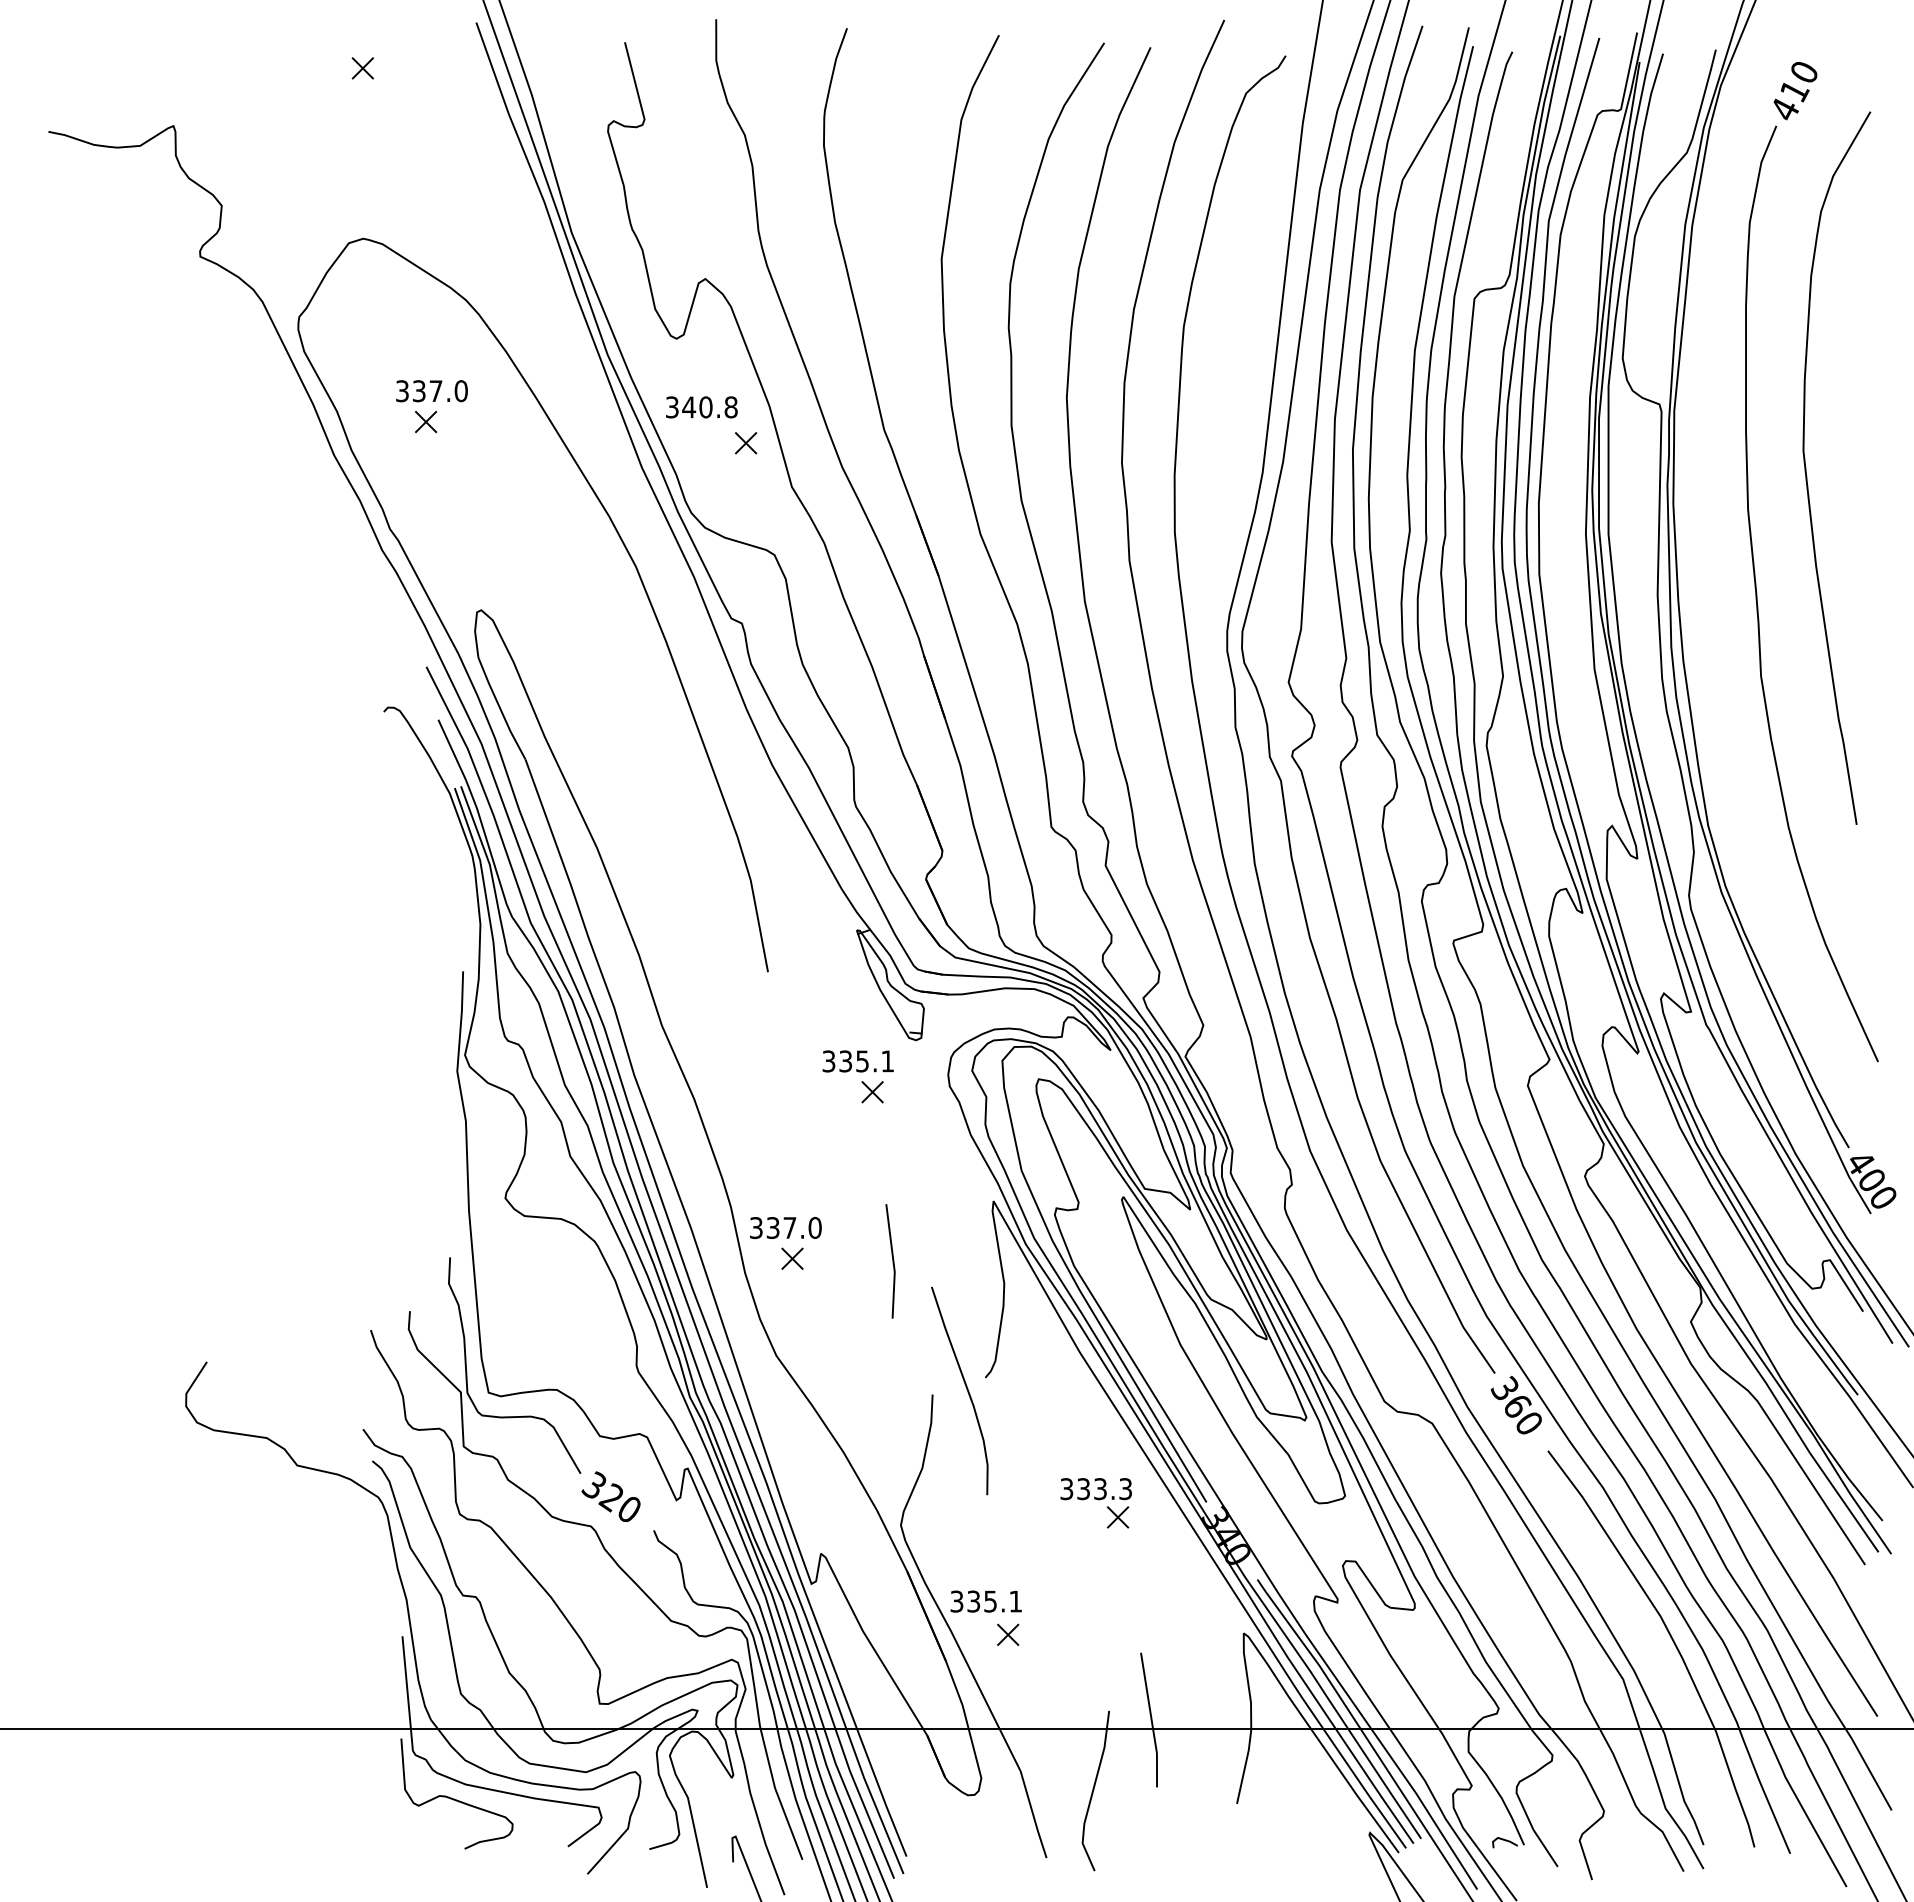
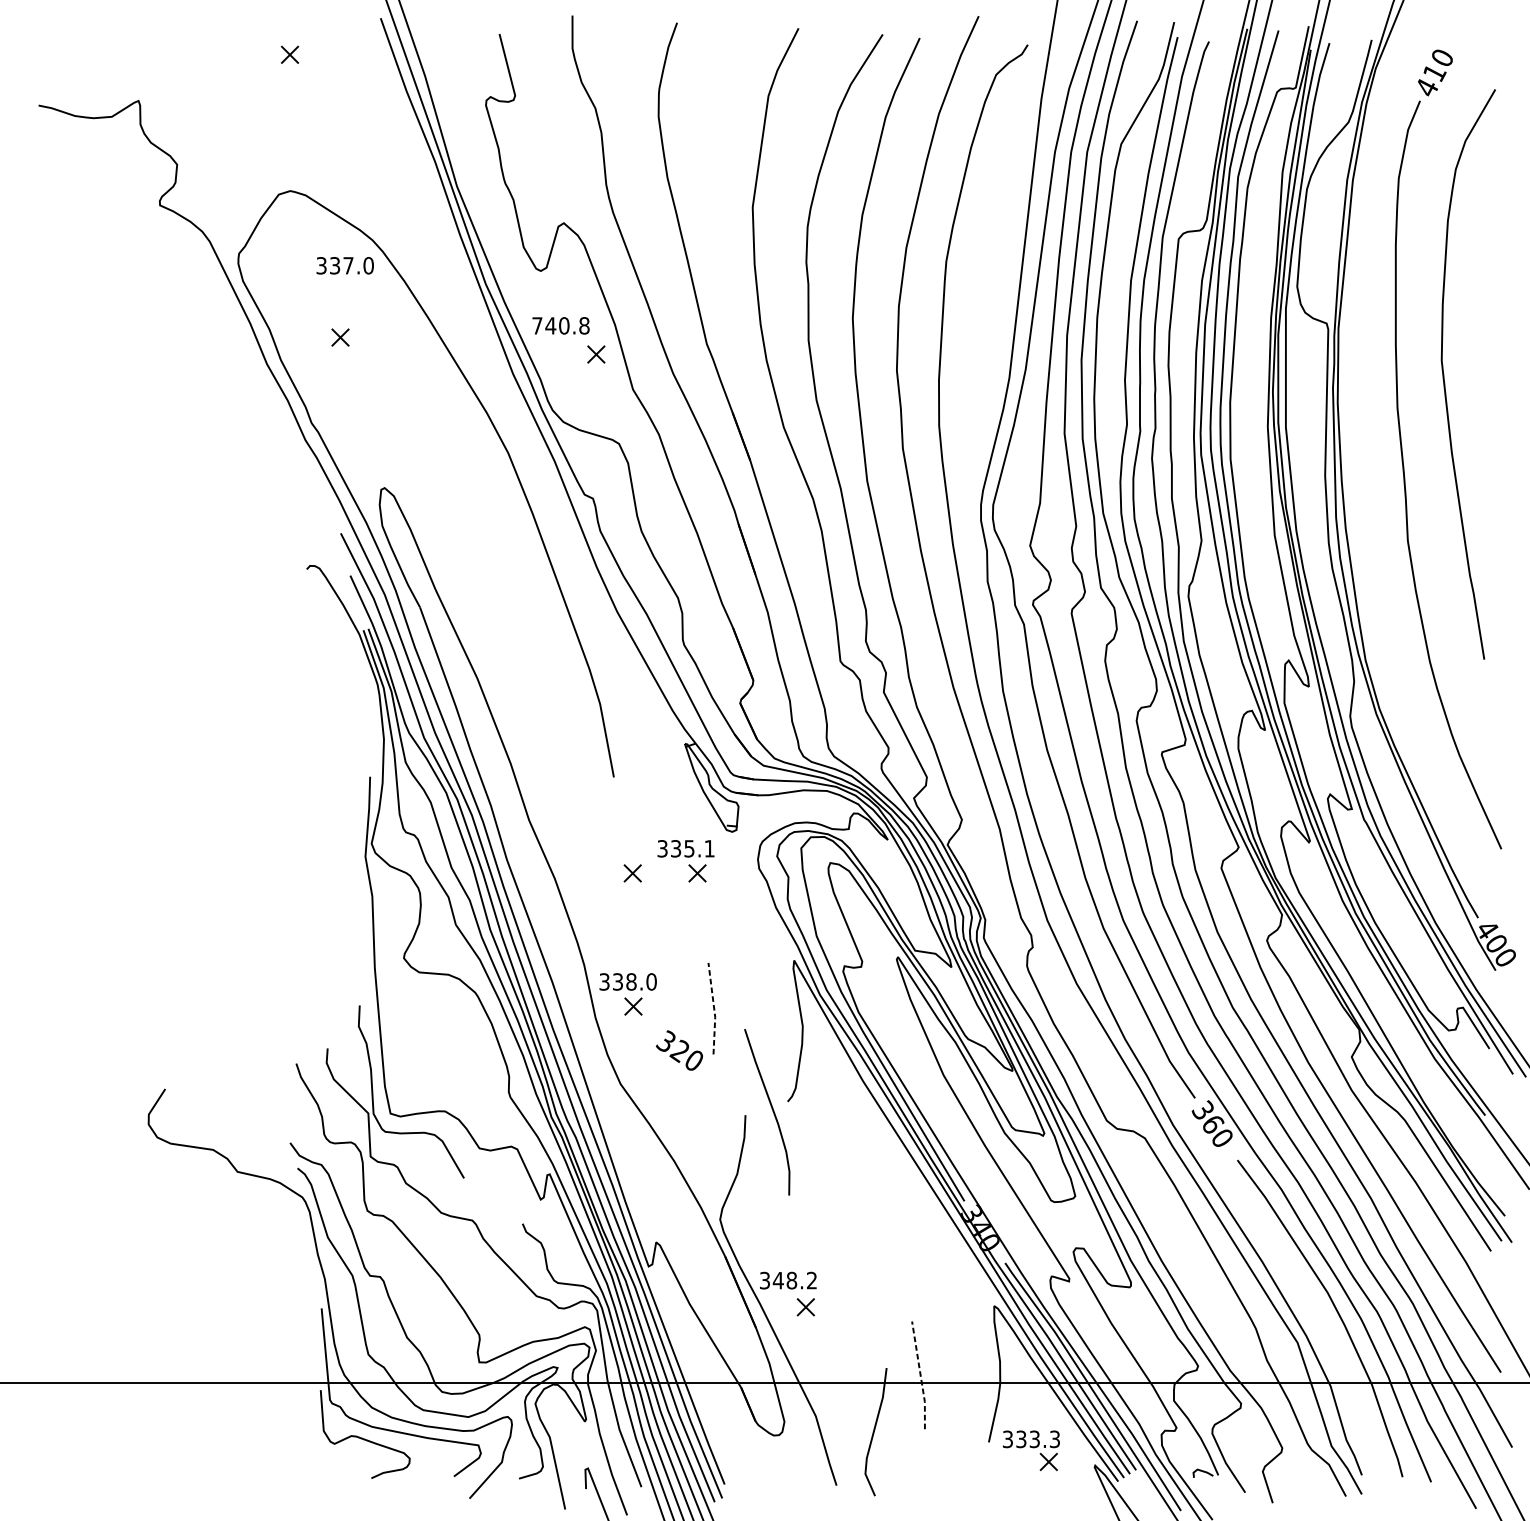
text: (431, 391) -> (344, 266), moved
text: (672, 407) -> (537, 325), 340.8 -> 740.8
part: (791, 1092) -> (632, 873), added
text: (789, 1227) -> (631, 981), 337.0 -> 338.0
line: (893, 1261) -> (714, 1008), solid -> dashed
text: (610, 1496) -> (679, 1050), moved
part: (1095, 1503) -> (1030, 1450), moved
text: (993, 1601) -> (794, 1280), 335.1 -> 348.2
line: (1151, 1721) -> (920, 1376), solid -> dashed

